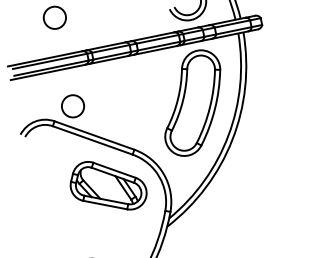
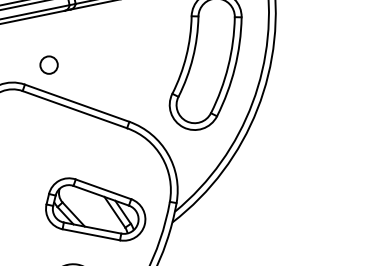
circle: (72, 106) -> (48, 65), size x0.6
part: (108, 185) -> (95, 209), moved

